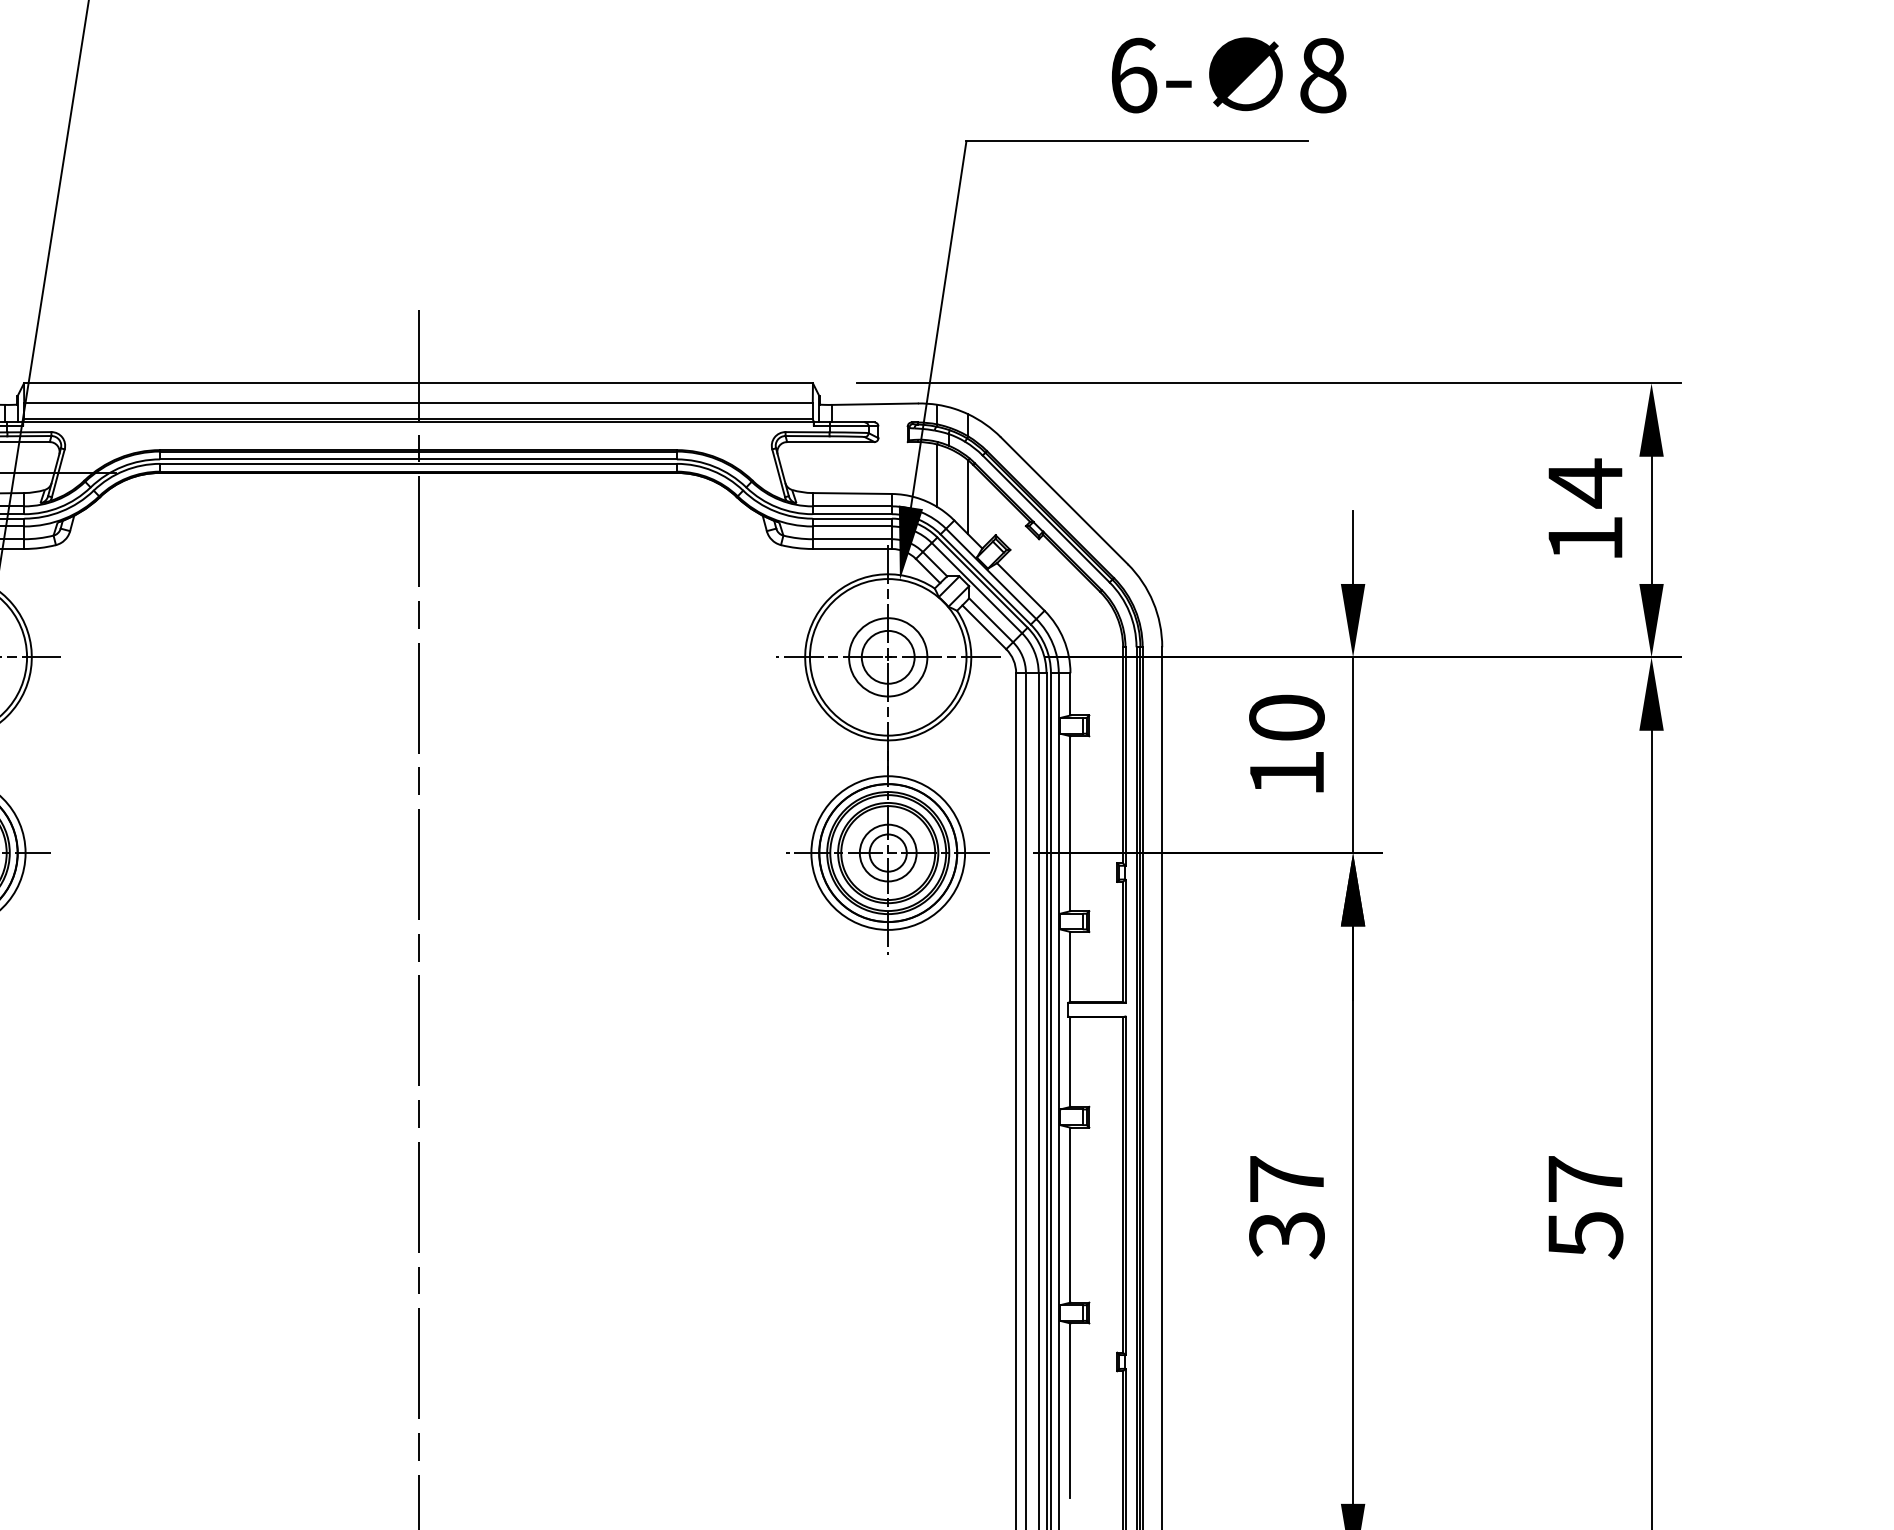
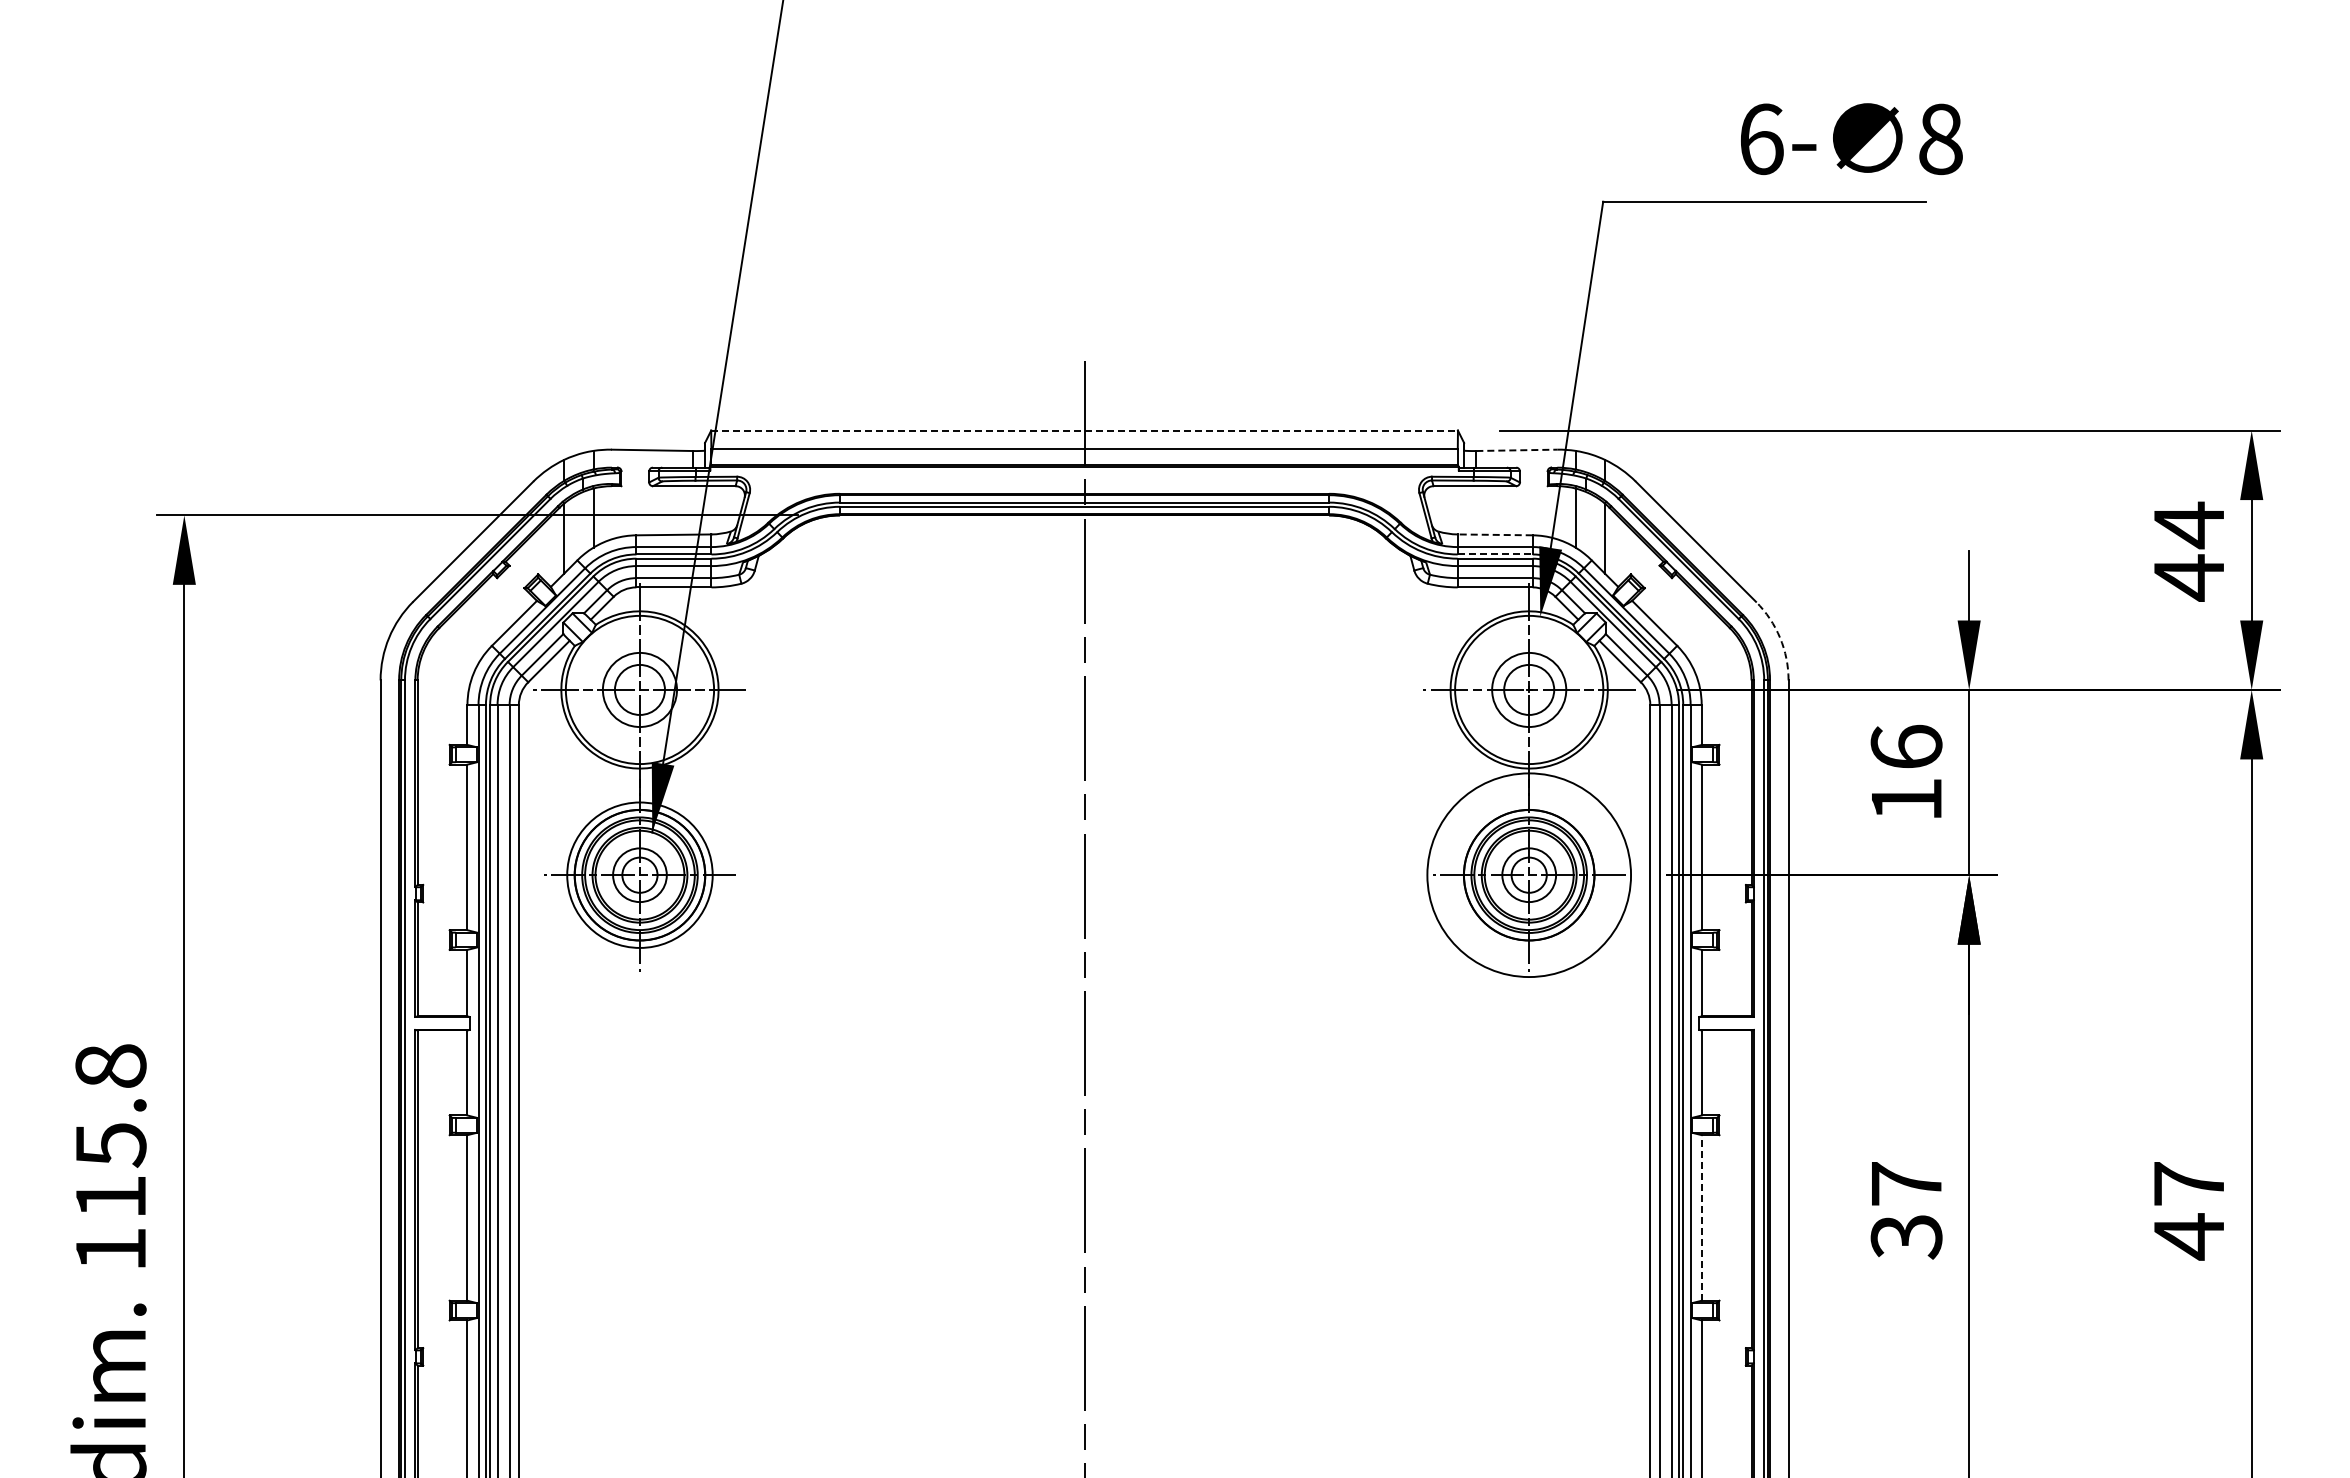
line: (419, 383) -> (1085, 430), solid -> dashed
line: (875, 404) -> (1517, 450), solid -> dashed
line: (852, 493) -> (1495, 534), solid -> dashed
line: (852, 514) -> (1495, 554), solid -> dashed
text: (1584, 538) -> (2188, 577), 14 -> 44
arc: (1153, 601) -> (1780, 637), solid -> dashed
text: (1286, 717) -> (1906, 746), 10 -> 16
circle: (887, 852) -> (1528, 874), size x1.4
line: (1070, 1214) -> (1701, 1217), solid -> dashed
text: (1585, 1234) -> (2189, 1236), 57 -> 47

